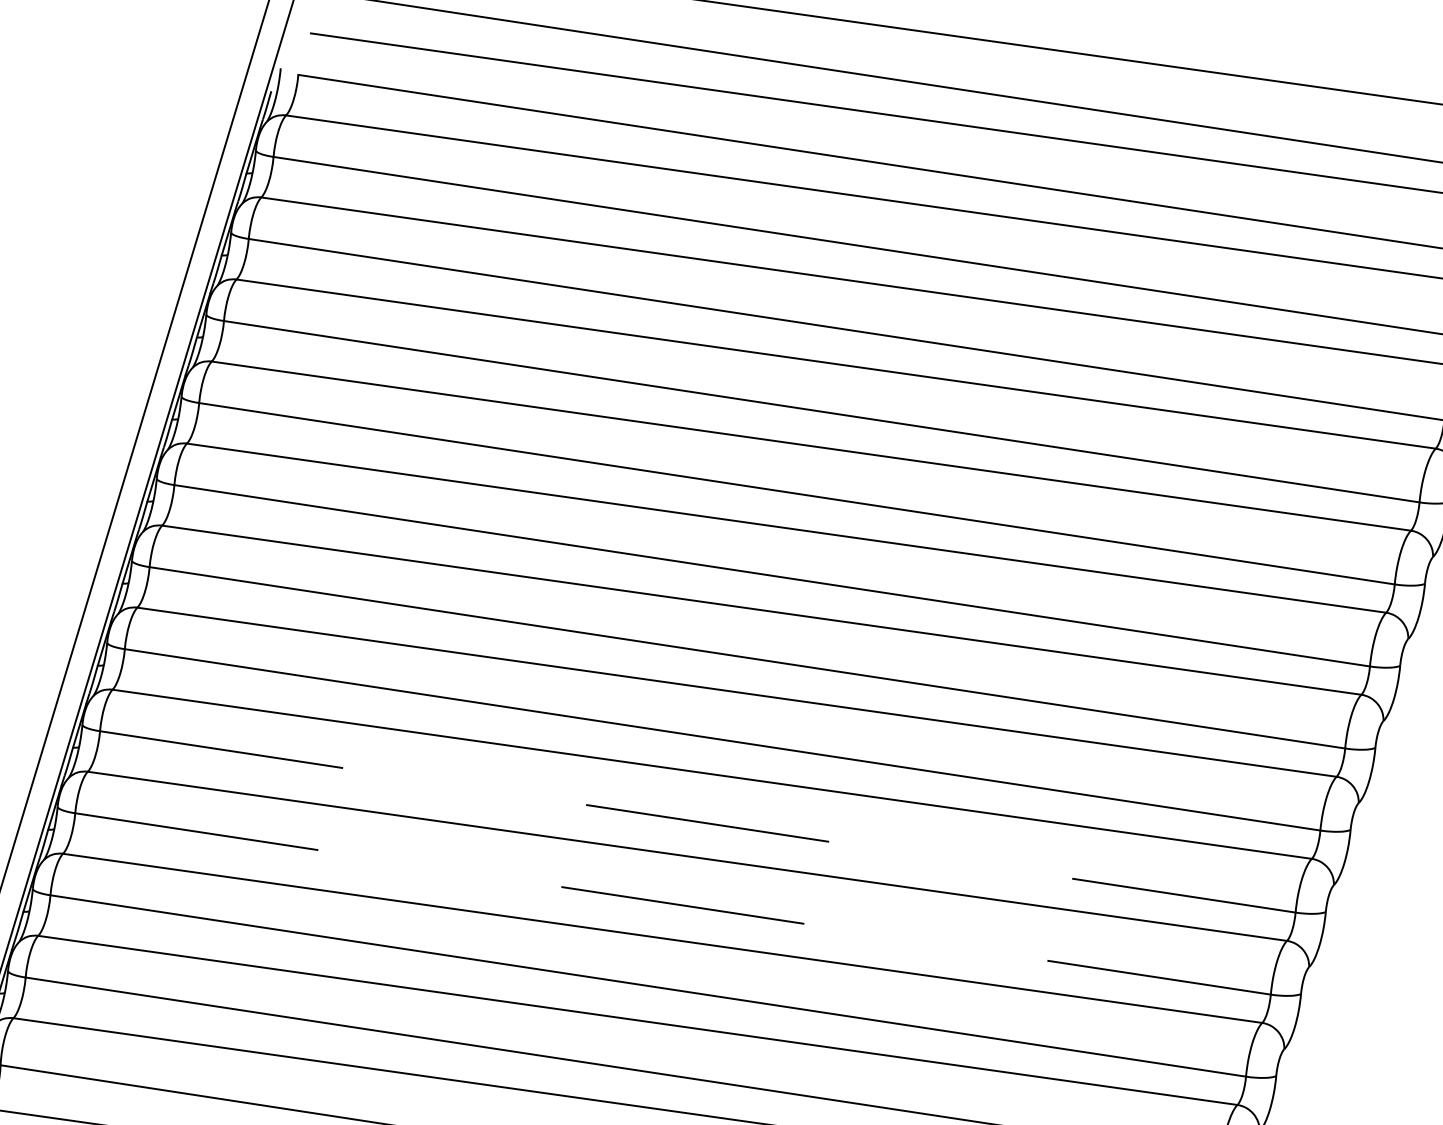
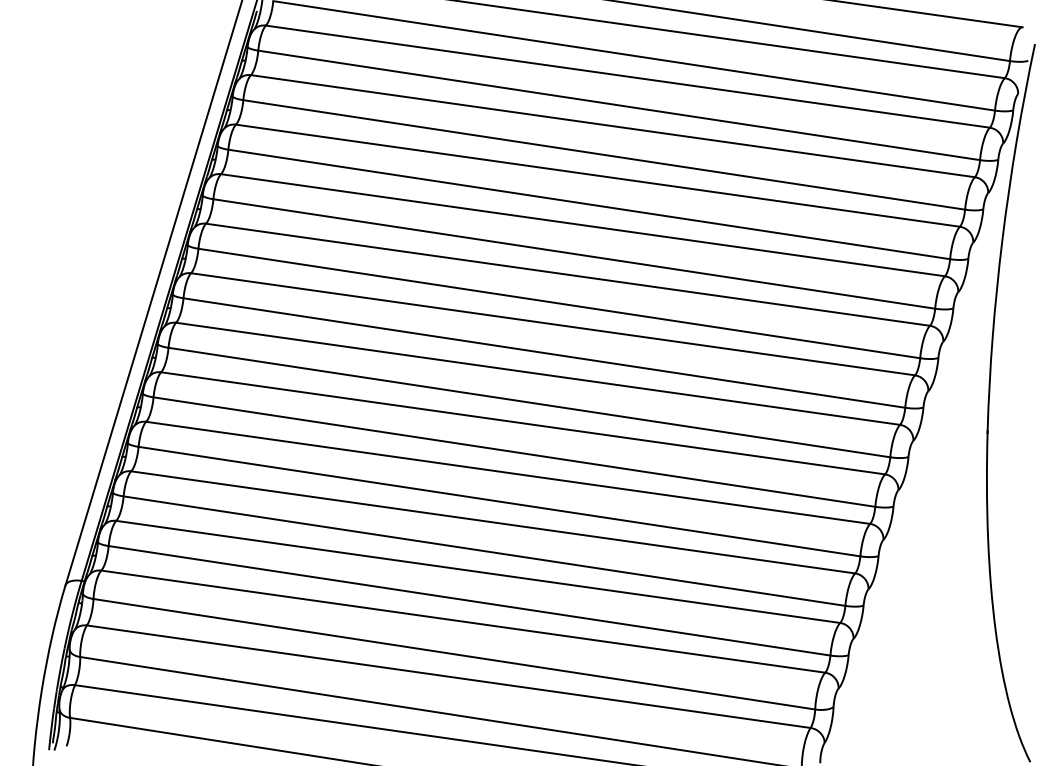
line: (697, 822) -> (514, 452), dashed -> solid
line: (673, 903) -> (499, 501), dashed -> solid

